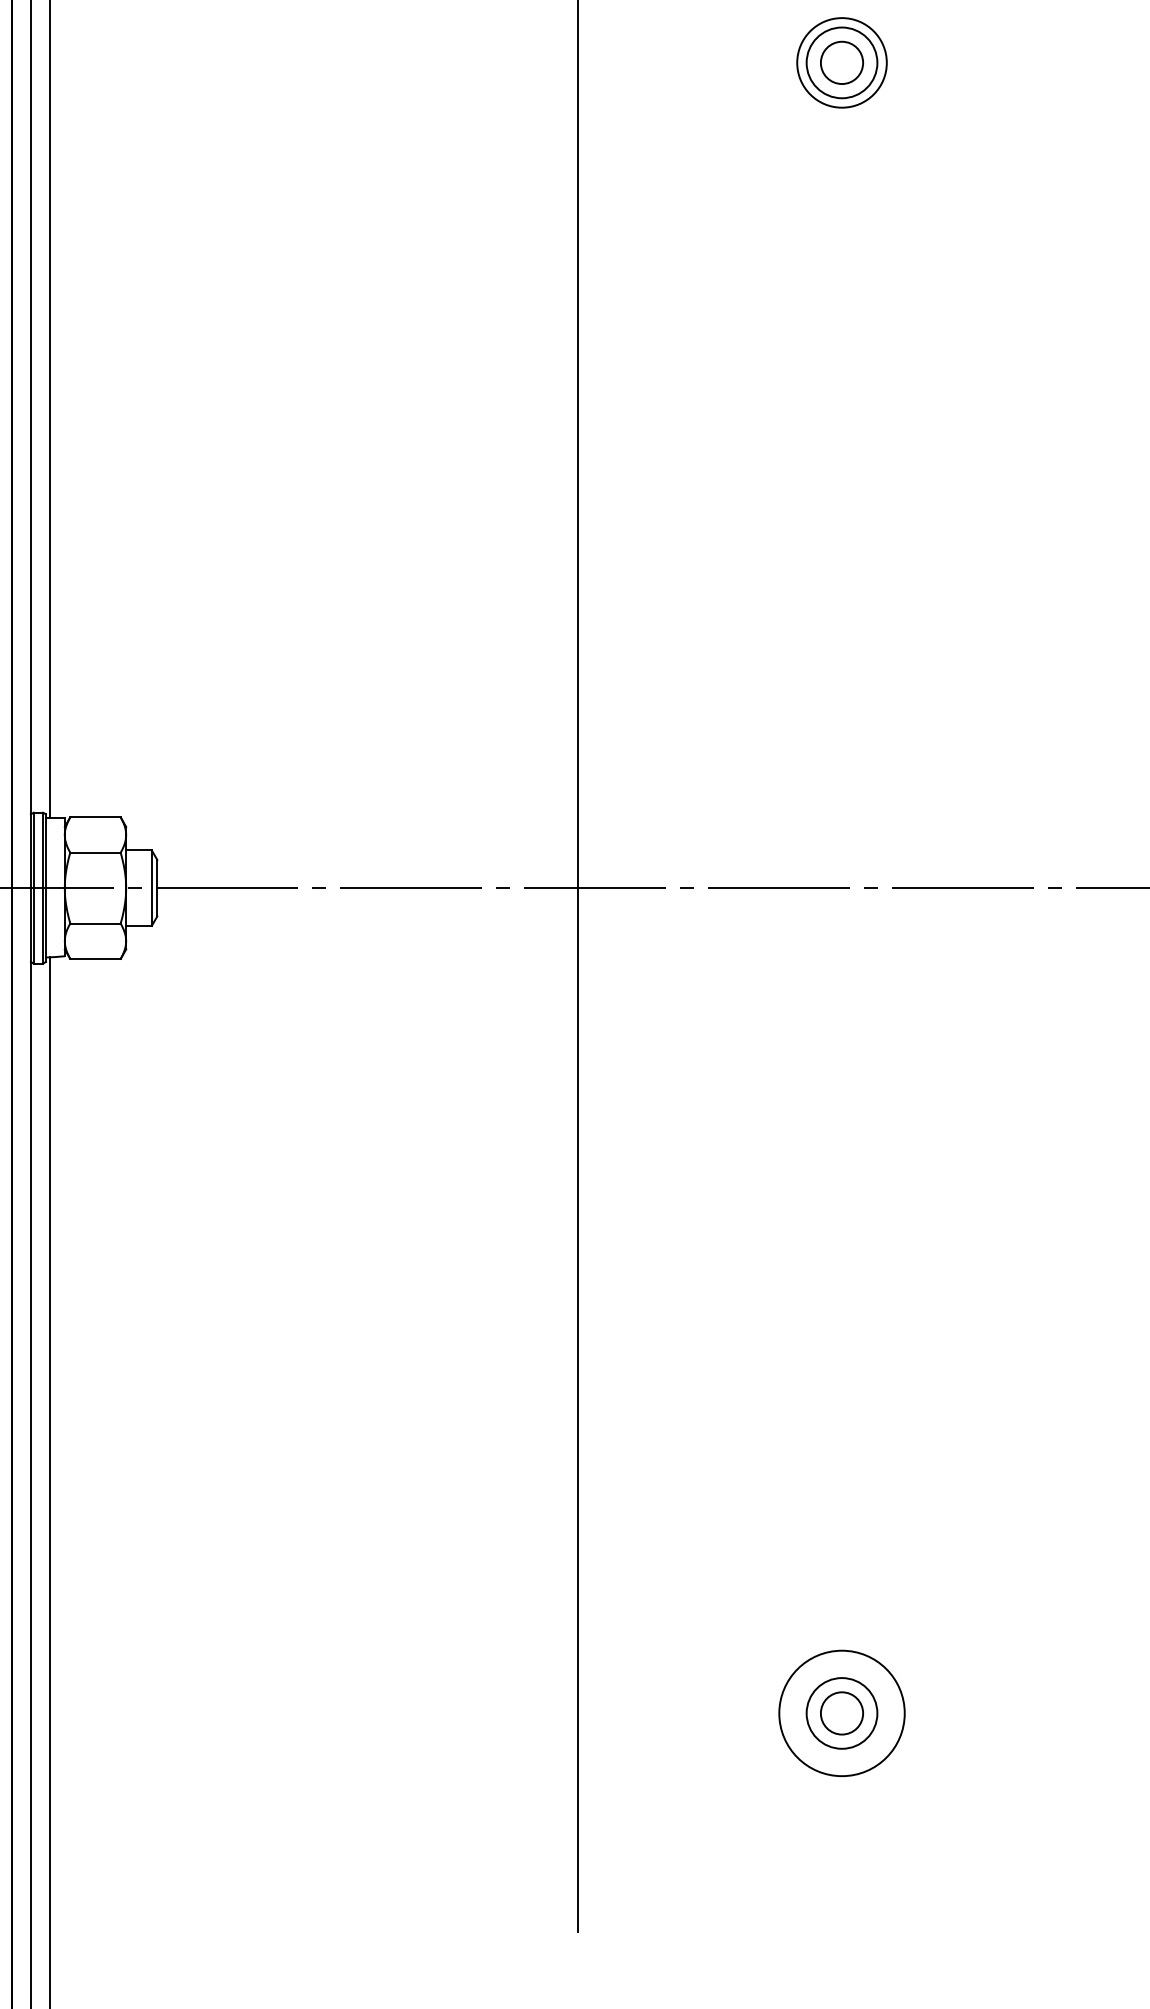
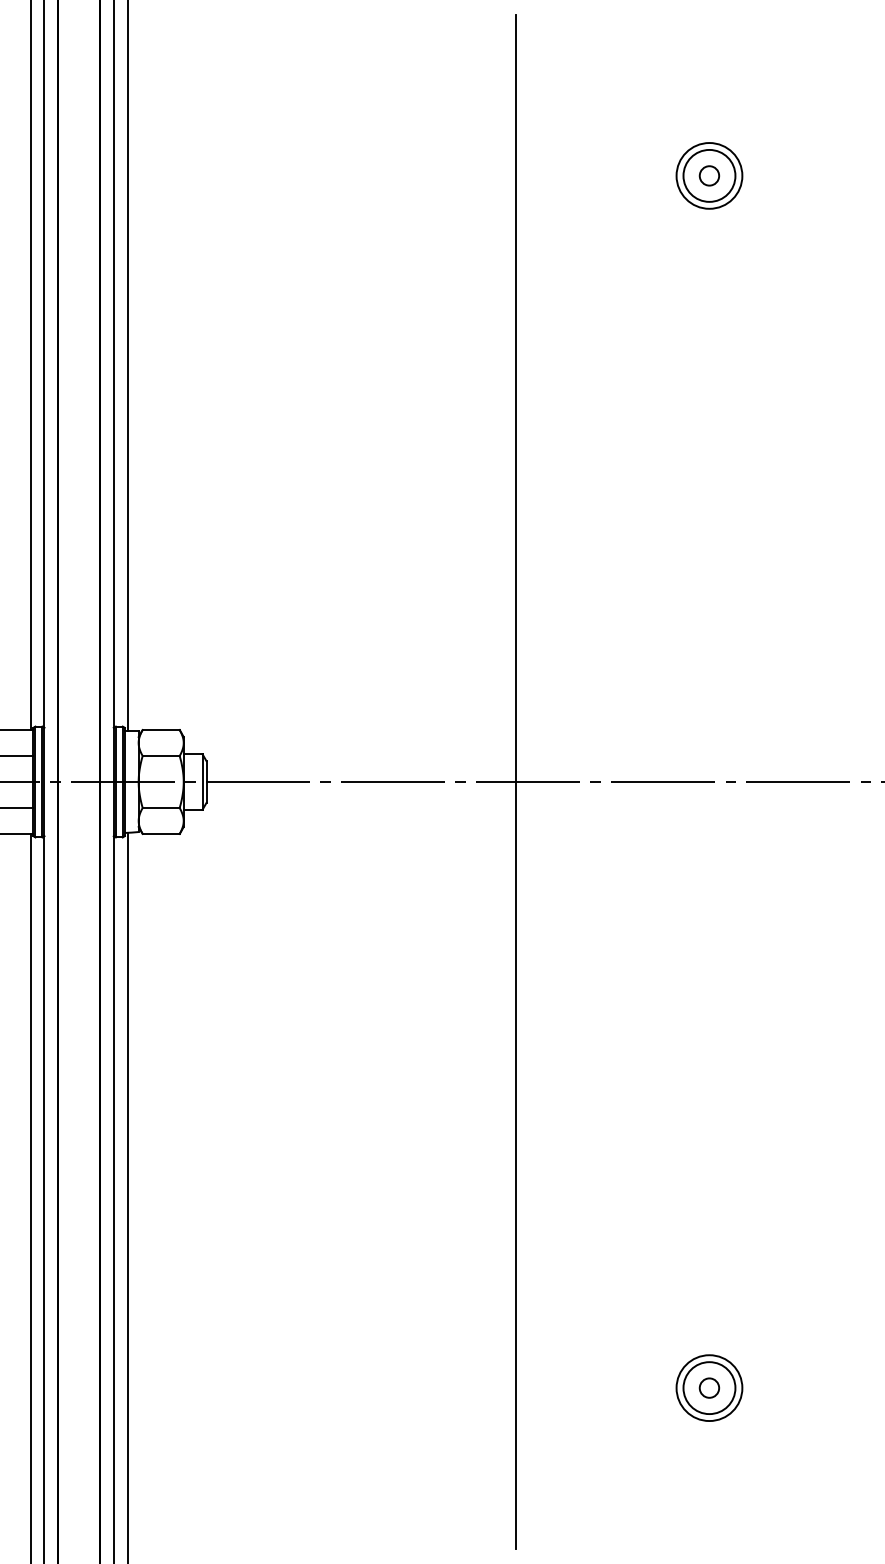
circle: (842, 62) -> (709, 175), size x0.62
circle: (842, 1712) -> (709, 1387), size x0.62
circle: (842, 1713) -> (709, 1388), size x0.71

